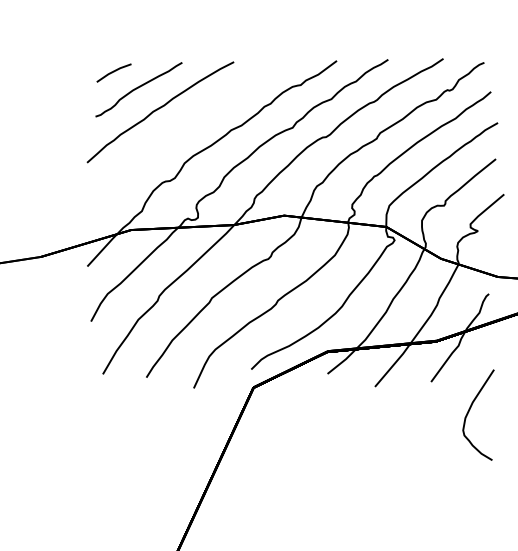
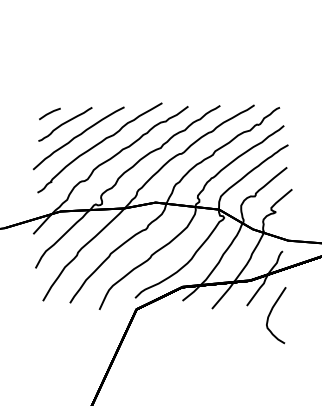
part: (193, 126) -> (99, 147), added
part: (478, 415) -> (276, 315), moved

